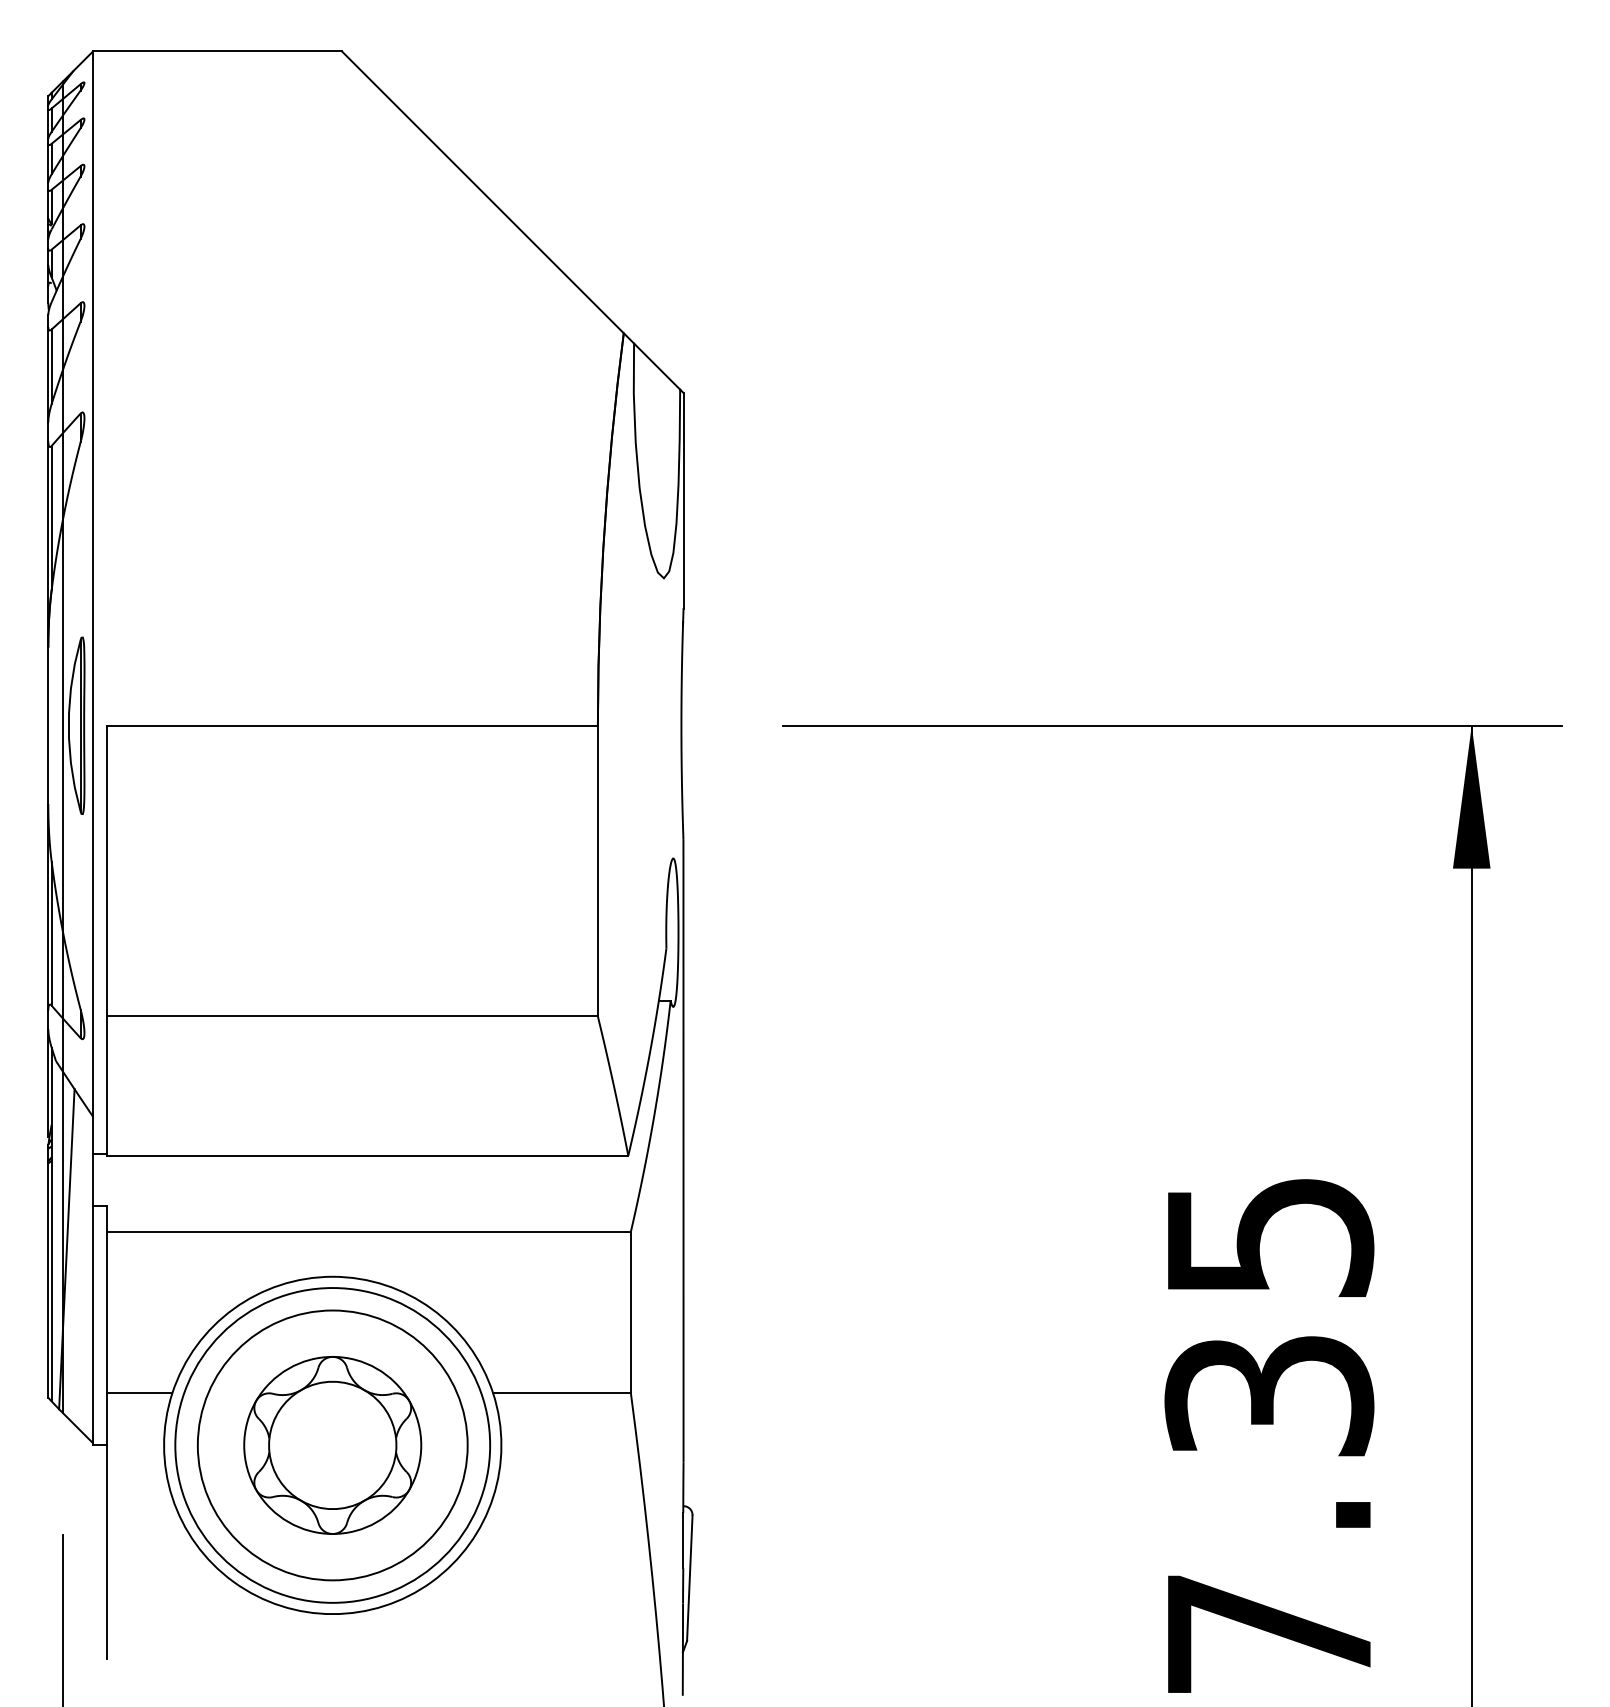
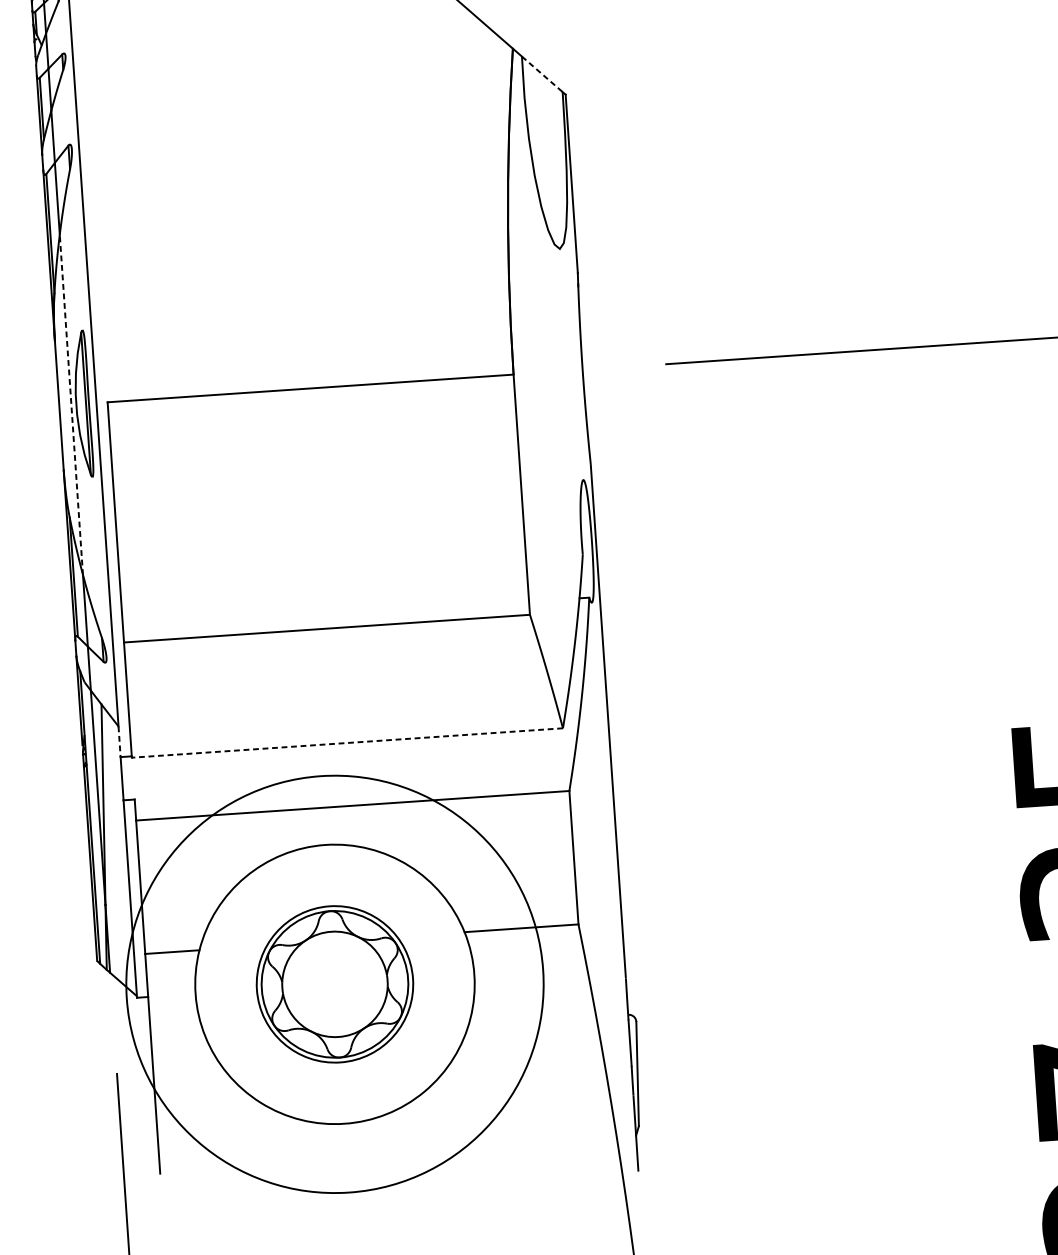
line: (657, 366) -> (542, 74), solid -> dashed
line: (62, 725) -> (71, 404), solid -> dashed
line: (93, 1135) -> (119, 741), solid -> dashed
line: (367, 1155) -> (347, 742), solid -> dashed
circle: (332, 1445) -> (334, 984), size x0.7
circle: (332, 1445) -> (334, 984), size x1.6

